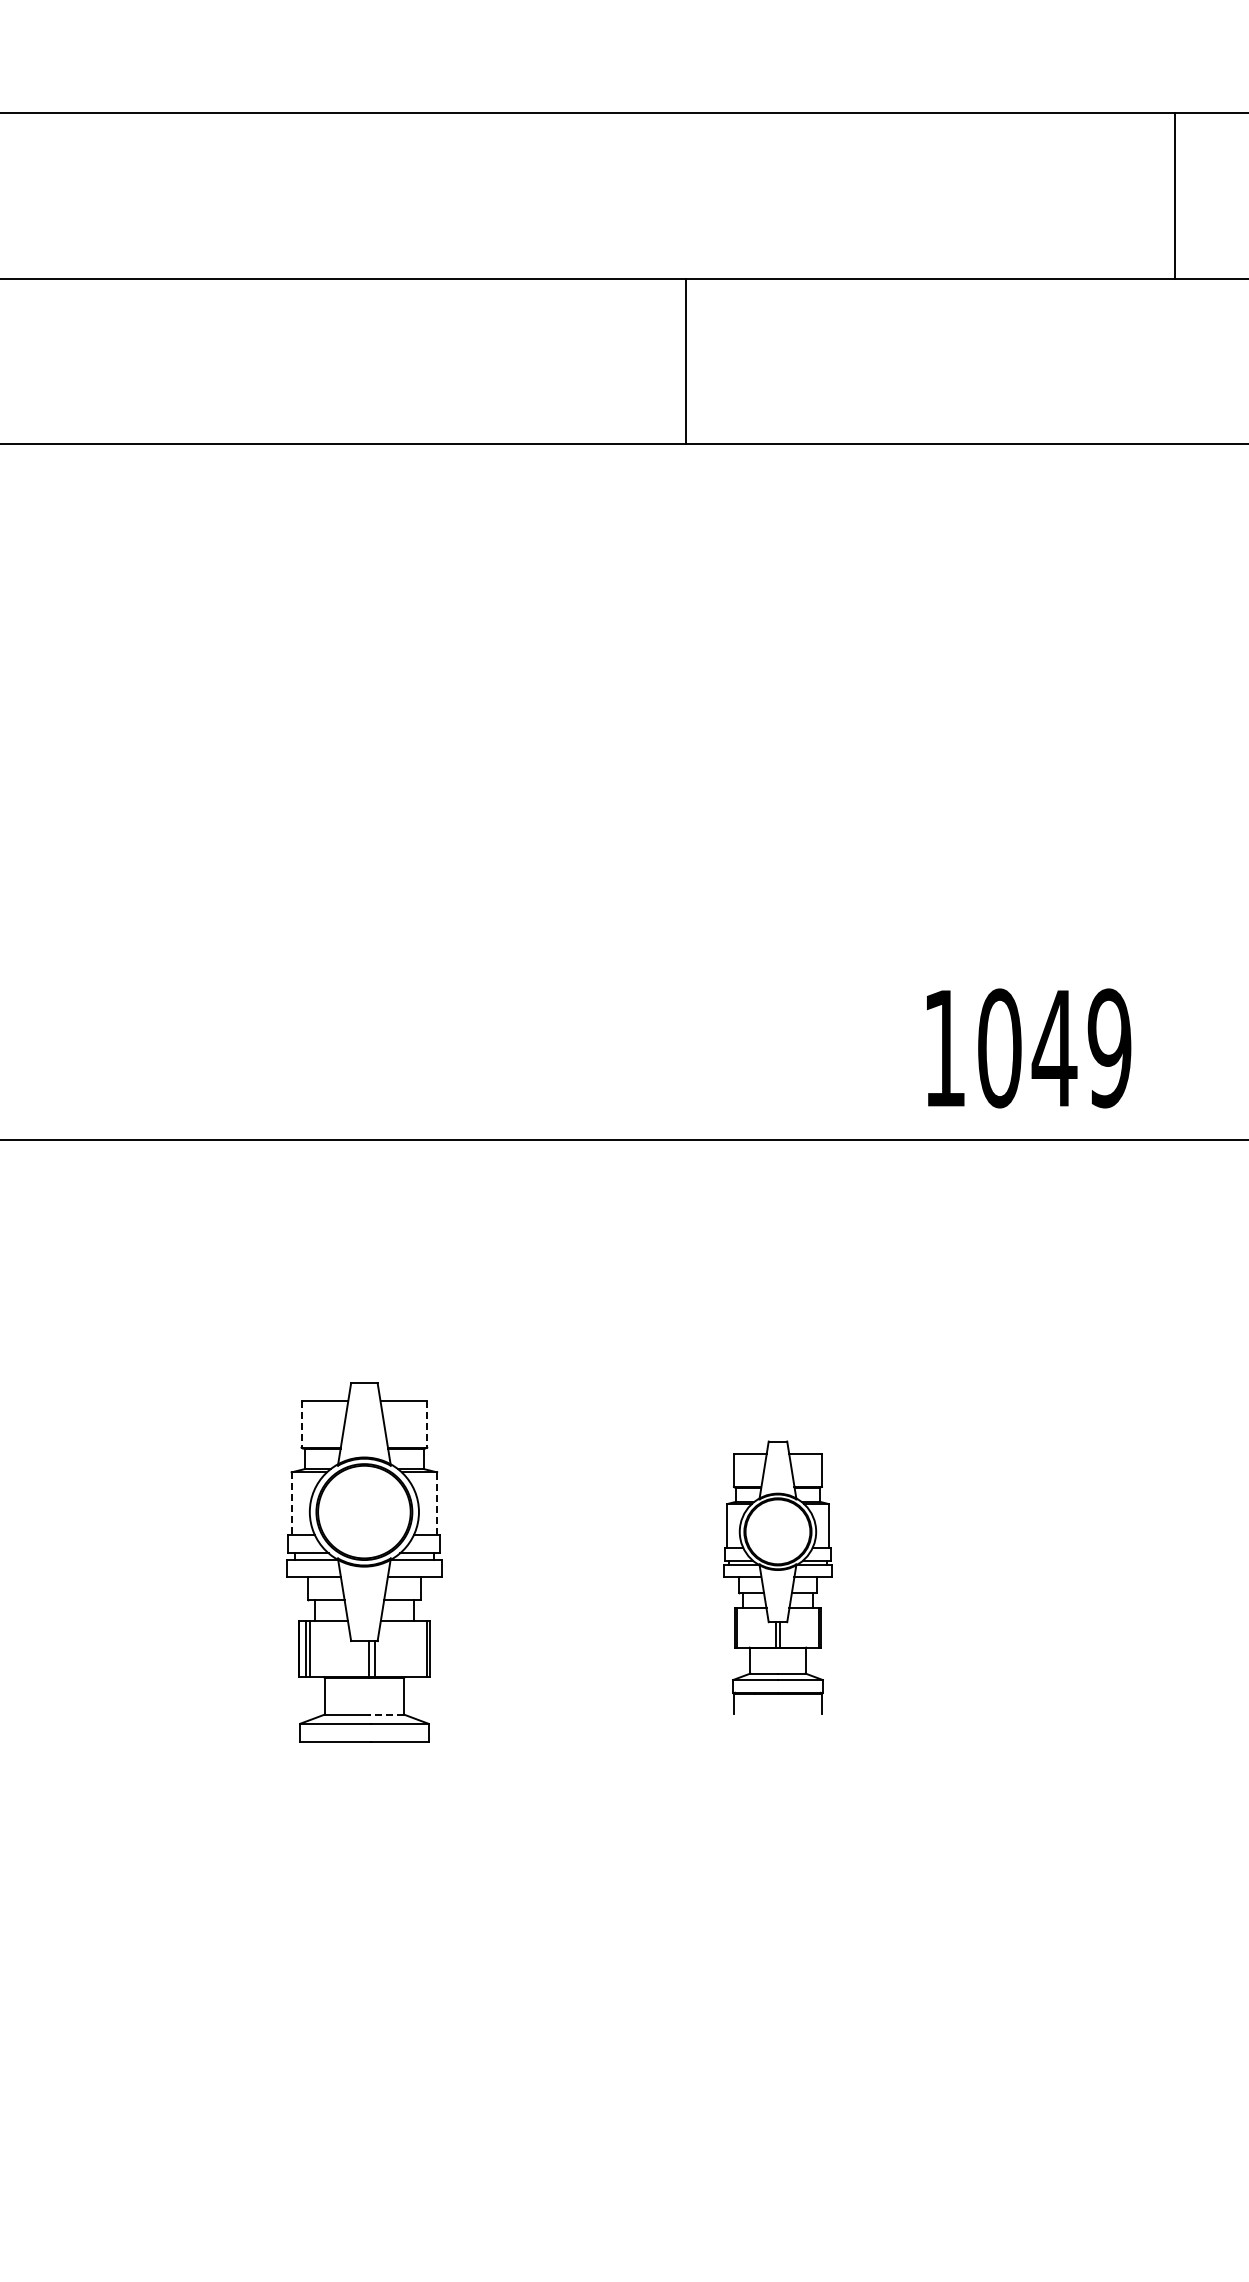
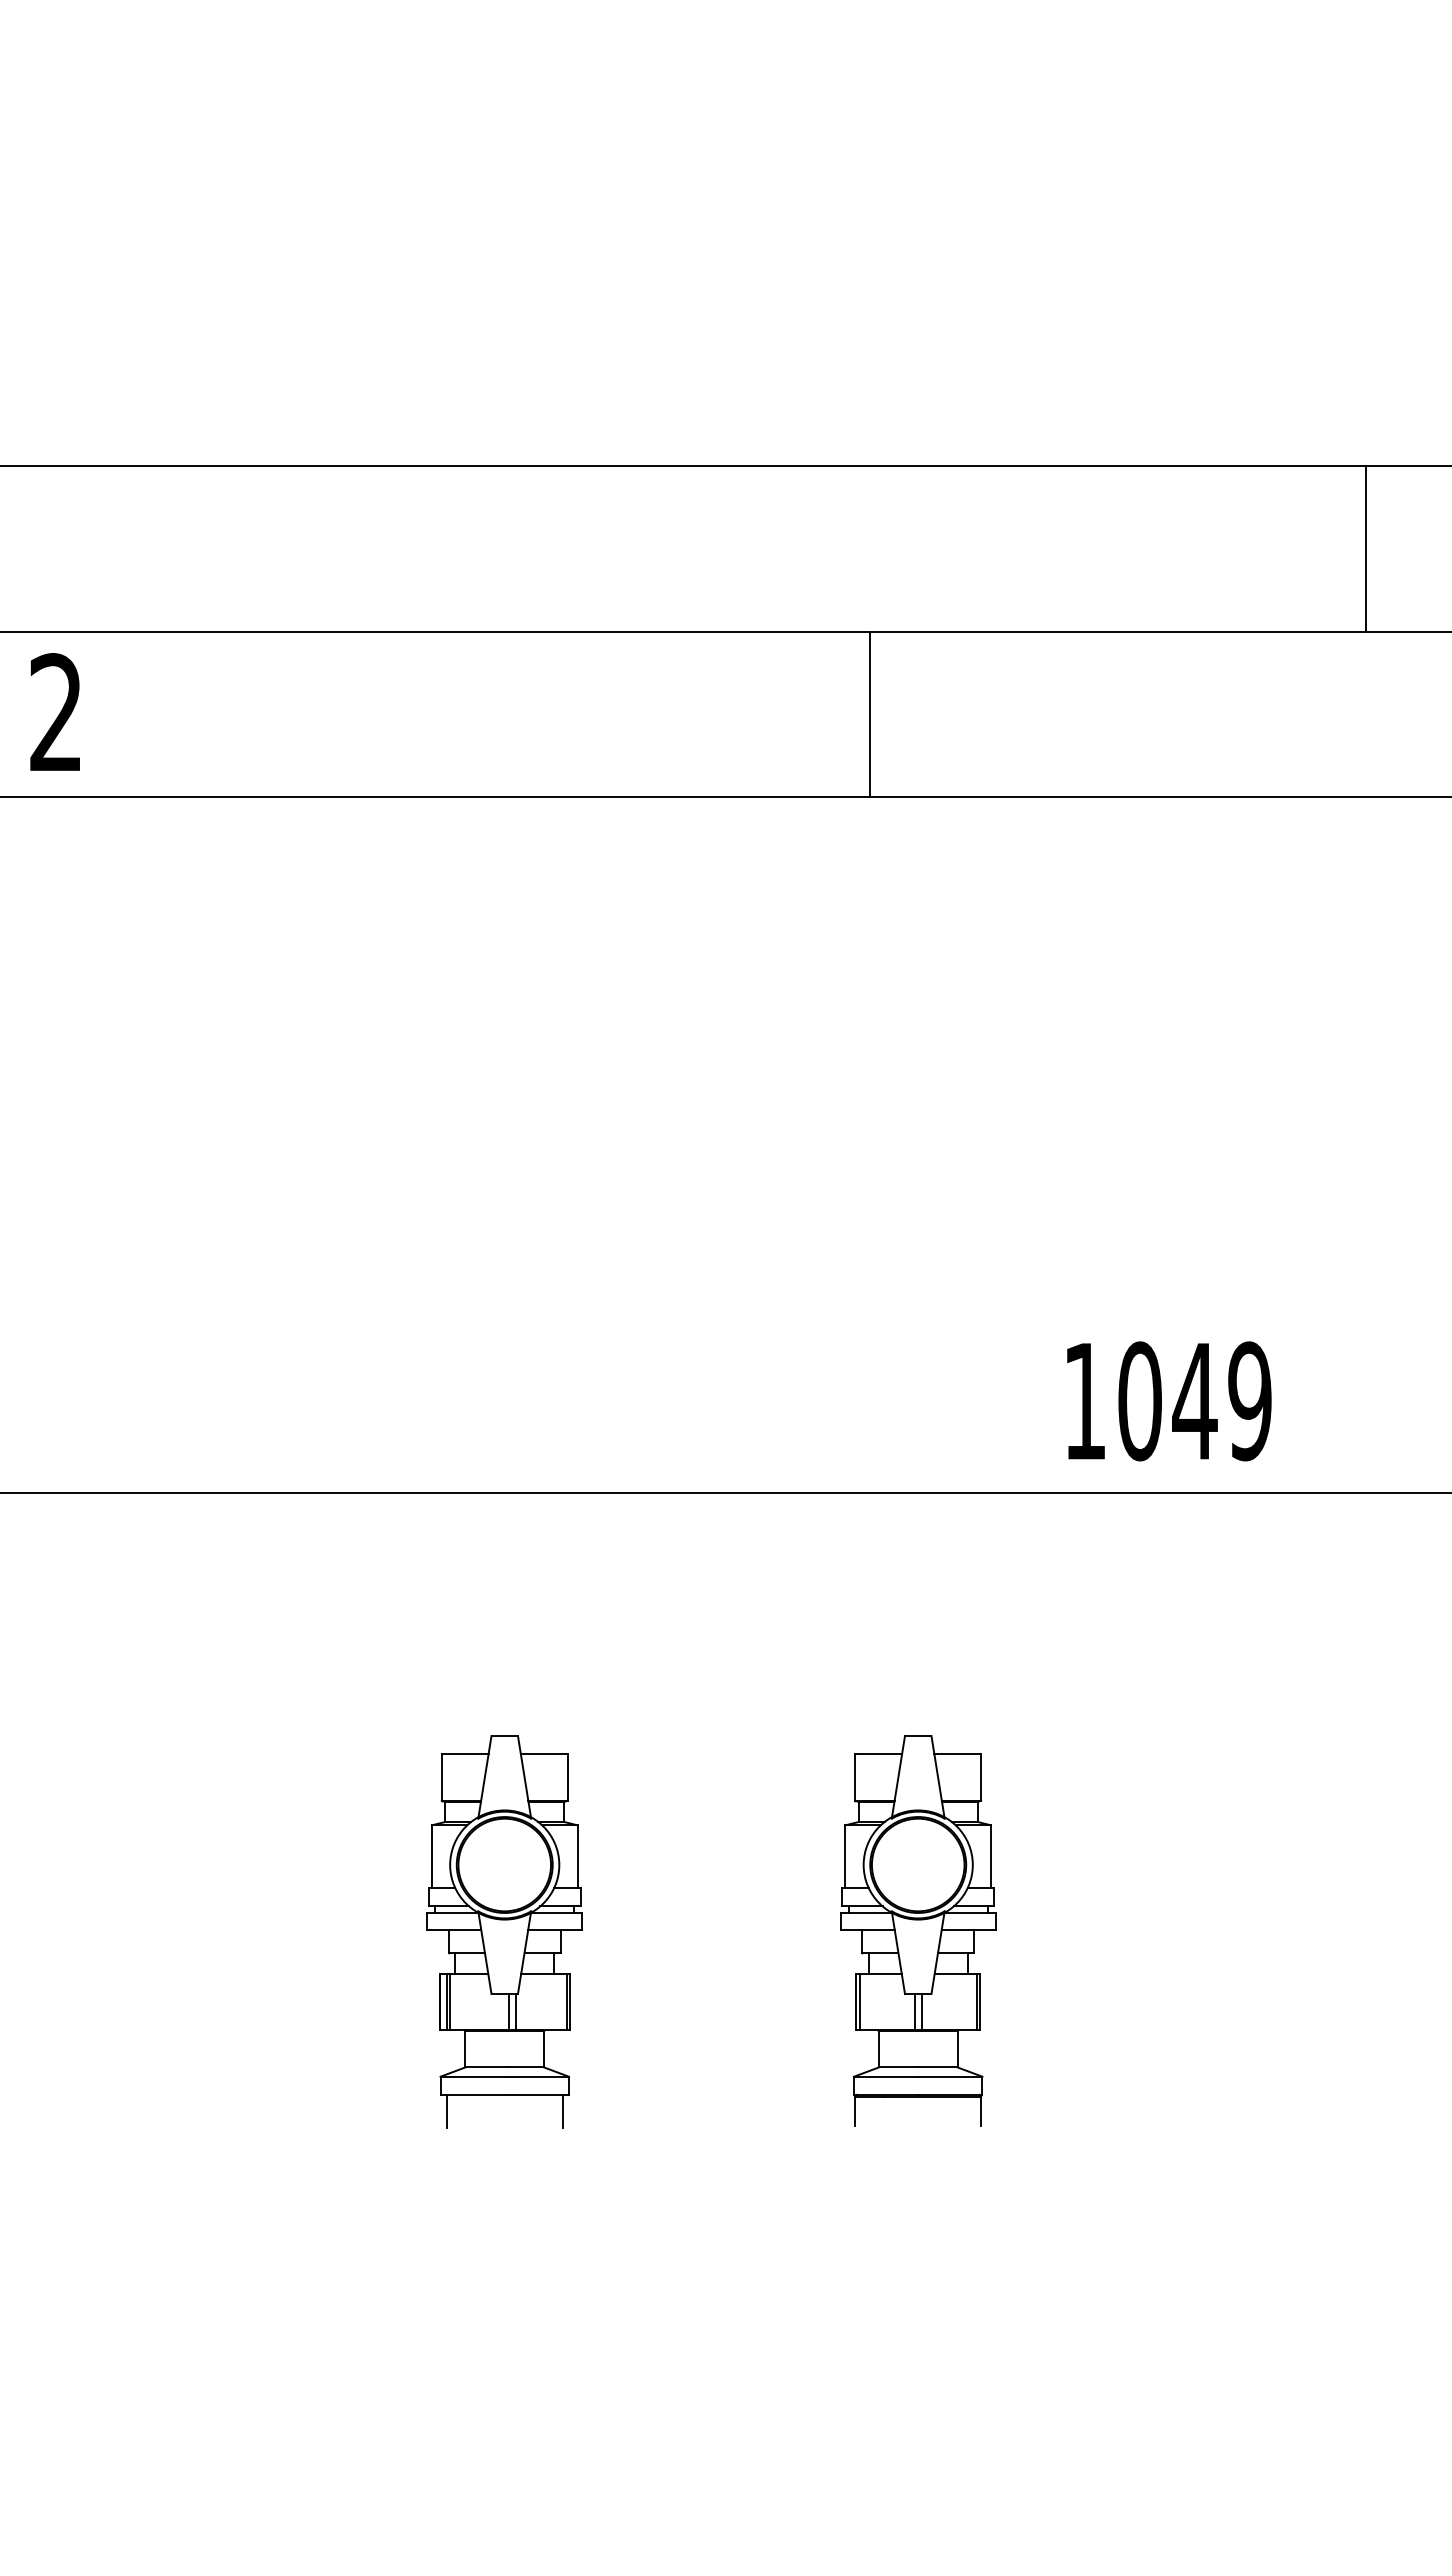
line: (1175, 195) -> (1366, 548), moved
line: (685, 360) -> (869, 713), moved
line: (301, 1424) -> (441, 1777), dashed -> solid
line: (427, 1424) -> (567, 1777), dashed -> solid
line: (437, 1503) -> (577, 1856), dashed -> solid
line: (291, 1504) -> (431, 1857), dashed -> solid
part: (778, 1577) -> (918, 1930), size x1.43
line: (386, 1714) -> (526, 2067), dashed -> solid
line: (306, 1758) -> (446, 2111), added
line: (422, 1758) -> (562, 2111), added

